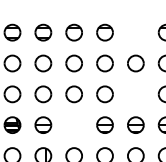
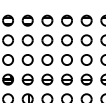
part: (135, 32) -> (86, 20), added
part: (135, 93) -> (86, 59), added
part: (74, 124) -> (47, 79), added

